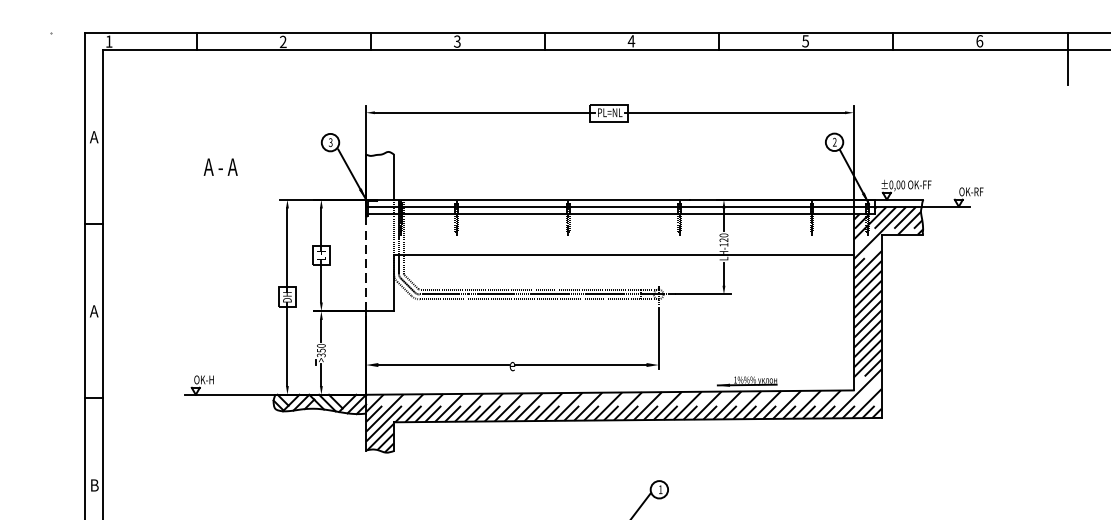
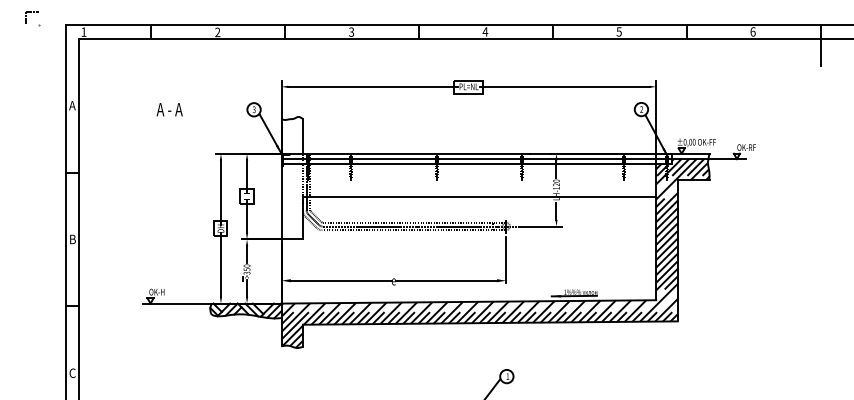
part: (40, 22) -> (31, 17), added
text: (220, 166) -> (169, 109), moved
line: (366, 261) -> (281, 201), dashed -> solid
text: (94, 311) -> (72, 239), A -> B
text: (94, 485) -> (72, 373), B -> C

